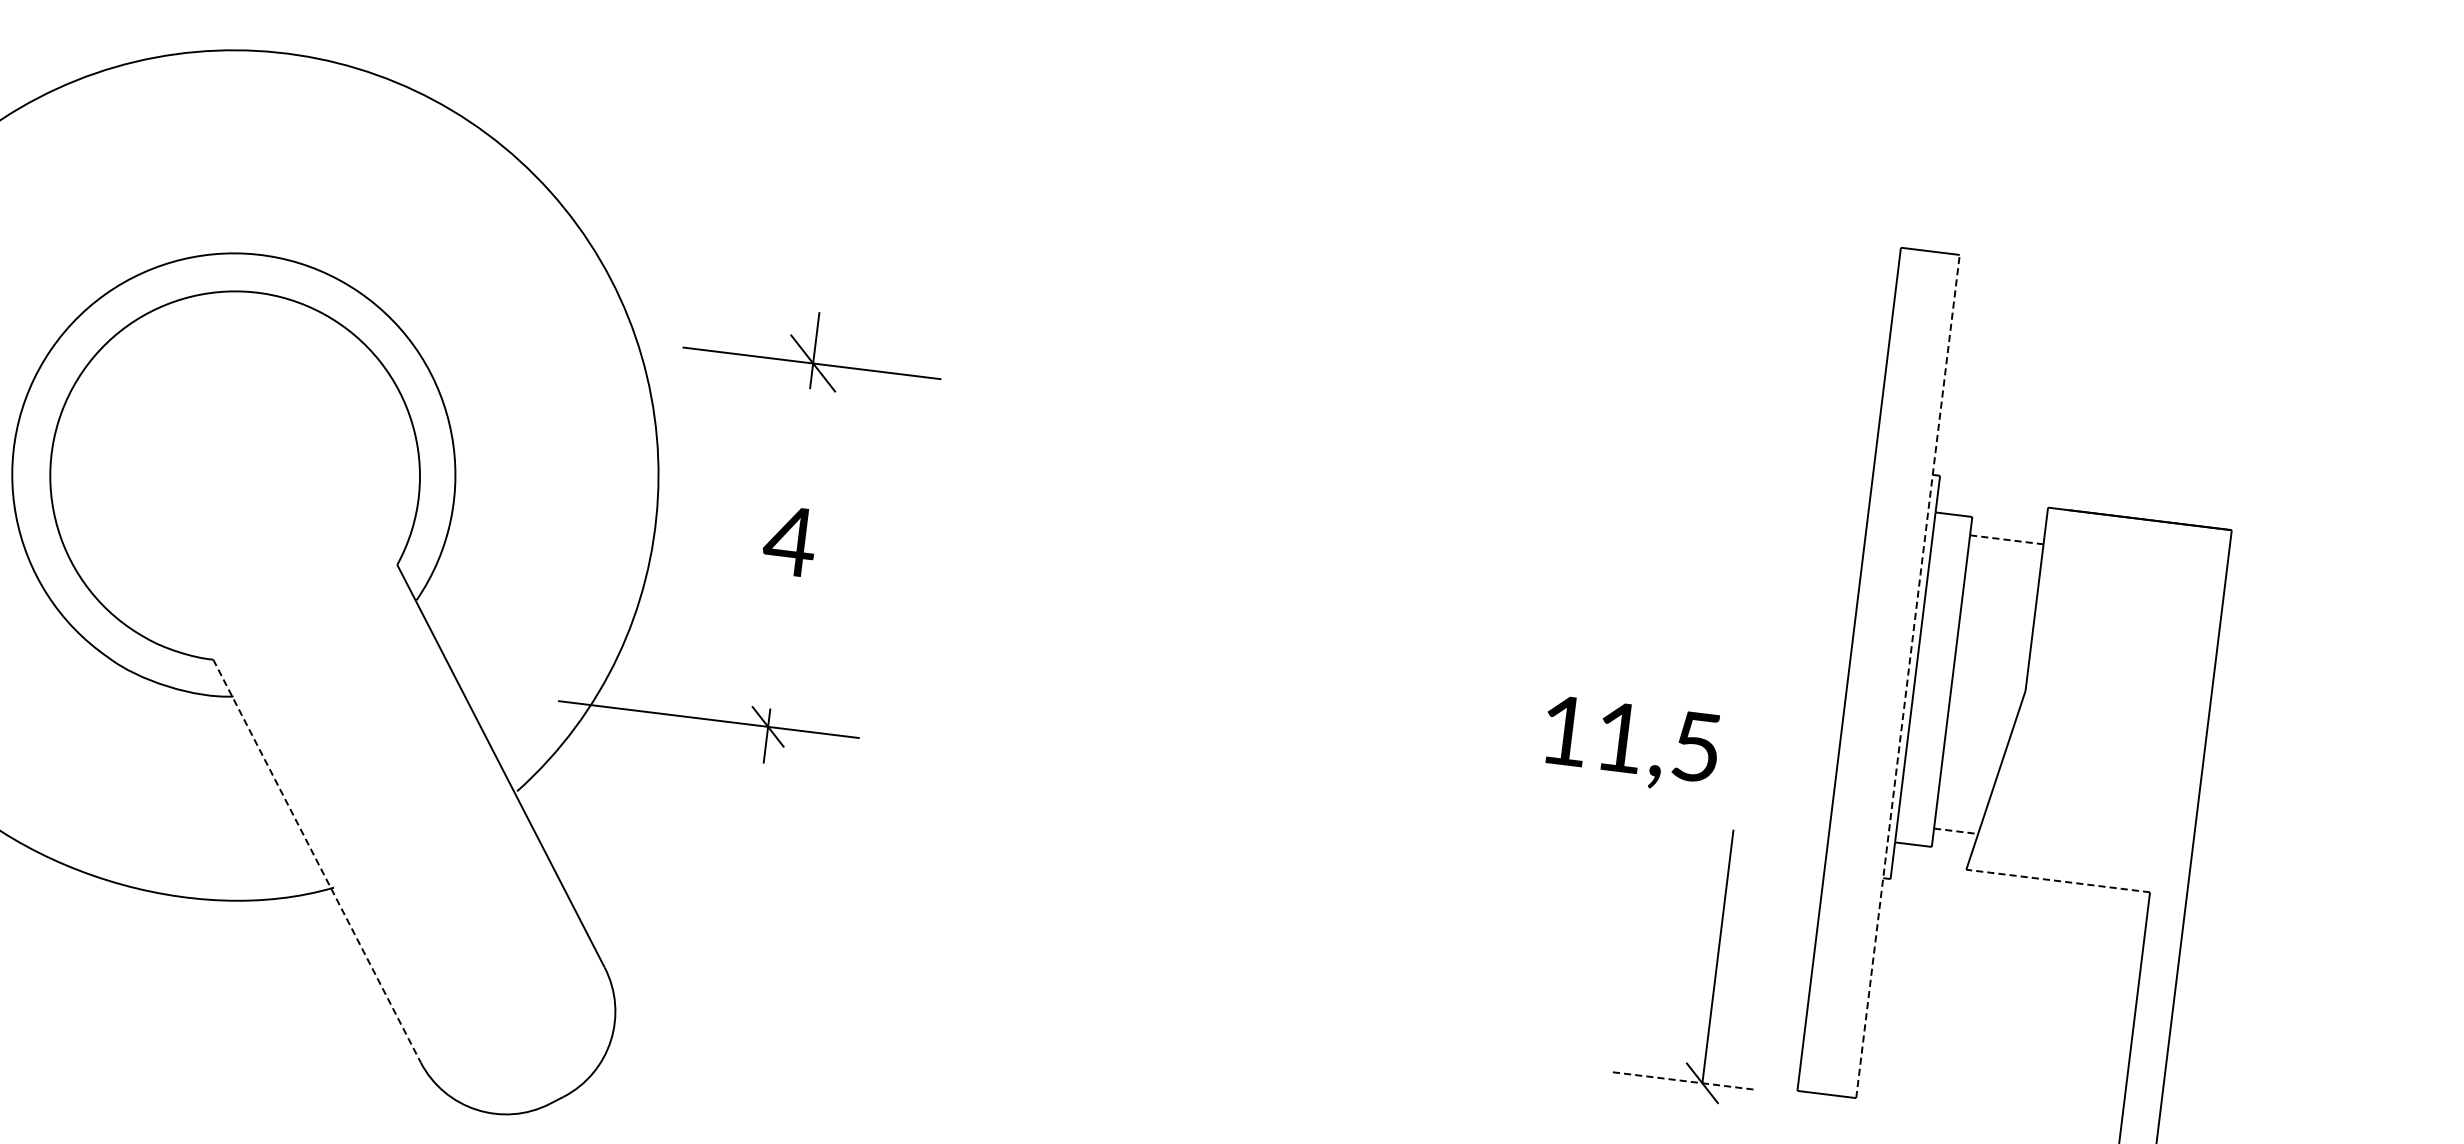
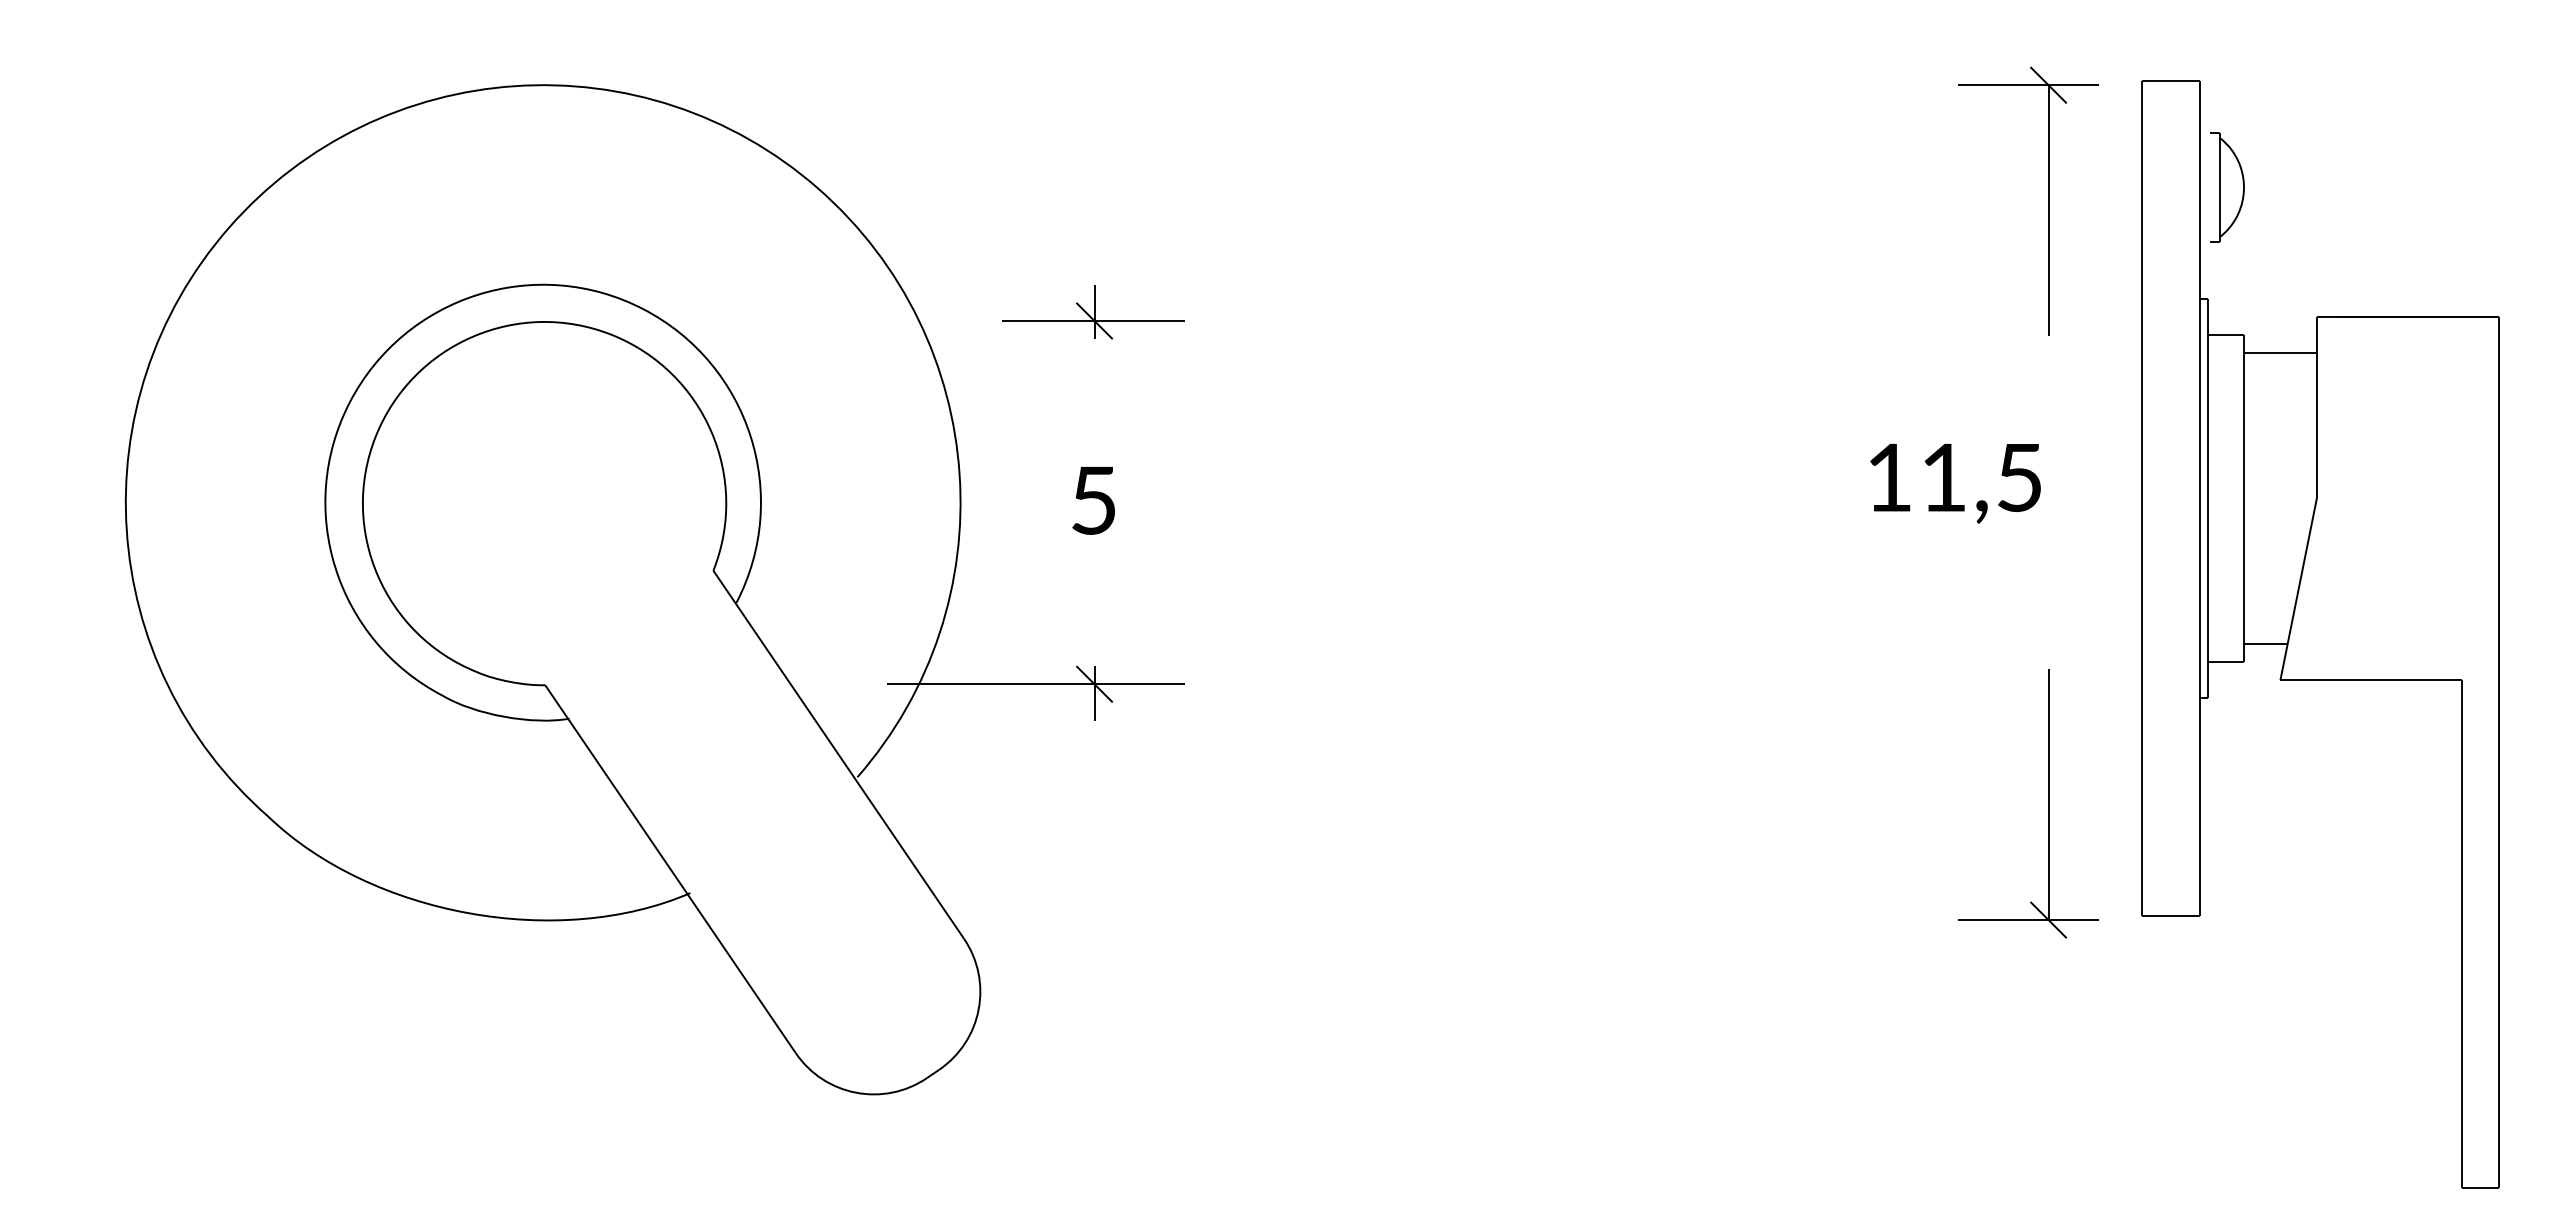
part: (813, 351) -> (1093, 312), size x0.71
part: (1791, 356) -> (2048, 200), added
part: (1973, 365) -> (2227, 187), added
line: (2006, 539) -> (2280, 353), dashed -> solid
text: (789, 541) -> (1093, 500), 4 -> 5
line: (1908, 676) -> (2200, 498), dashed -> solid
text: (1631, 744) -> (1955, 483), moved
line: (1955, 830) -> (2265, 643), dashed -> solid
line: (316, 861) -> (670, 869), dashed -> solid
line: (2058, 881) -> (2371, 680), dashed -> solid
line: (1682, 1081) -> (2028, 920), dashed -> solid

